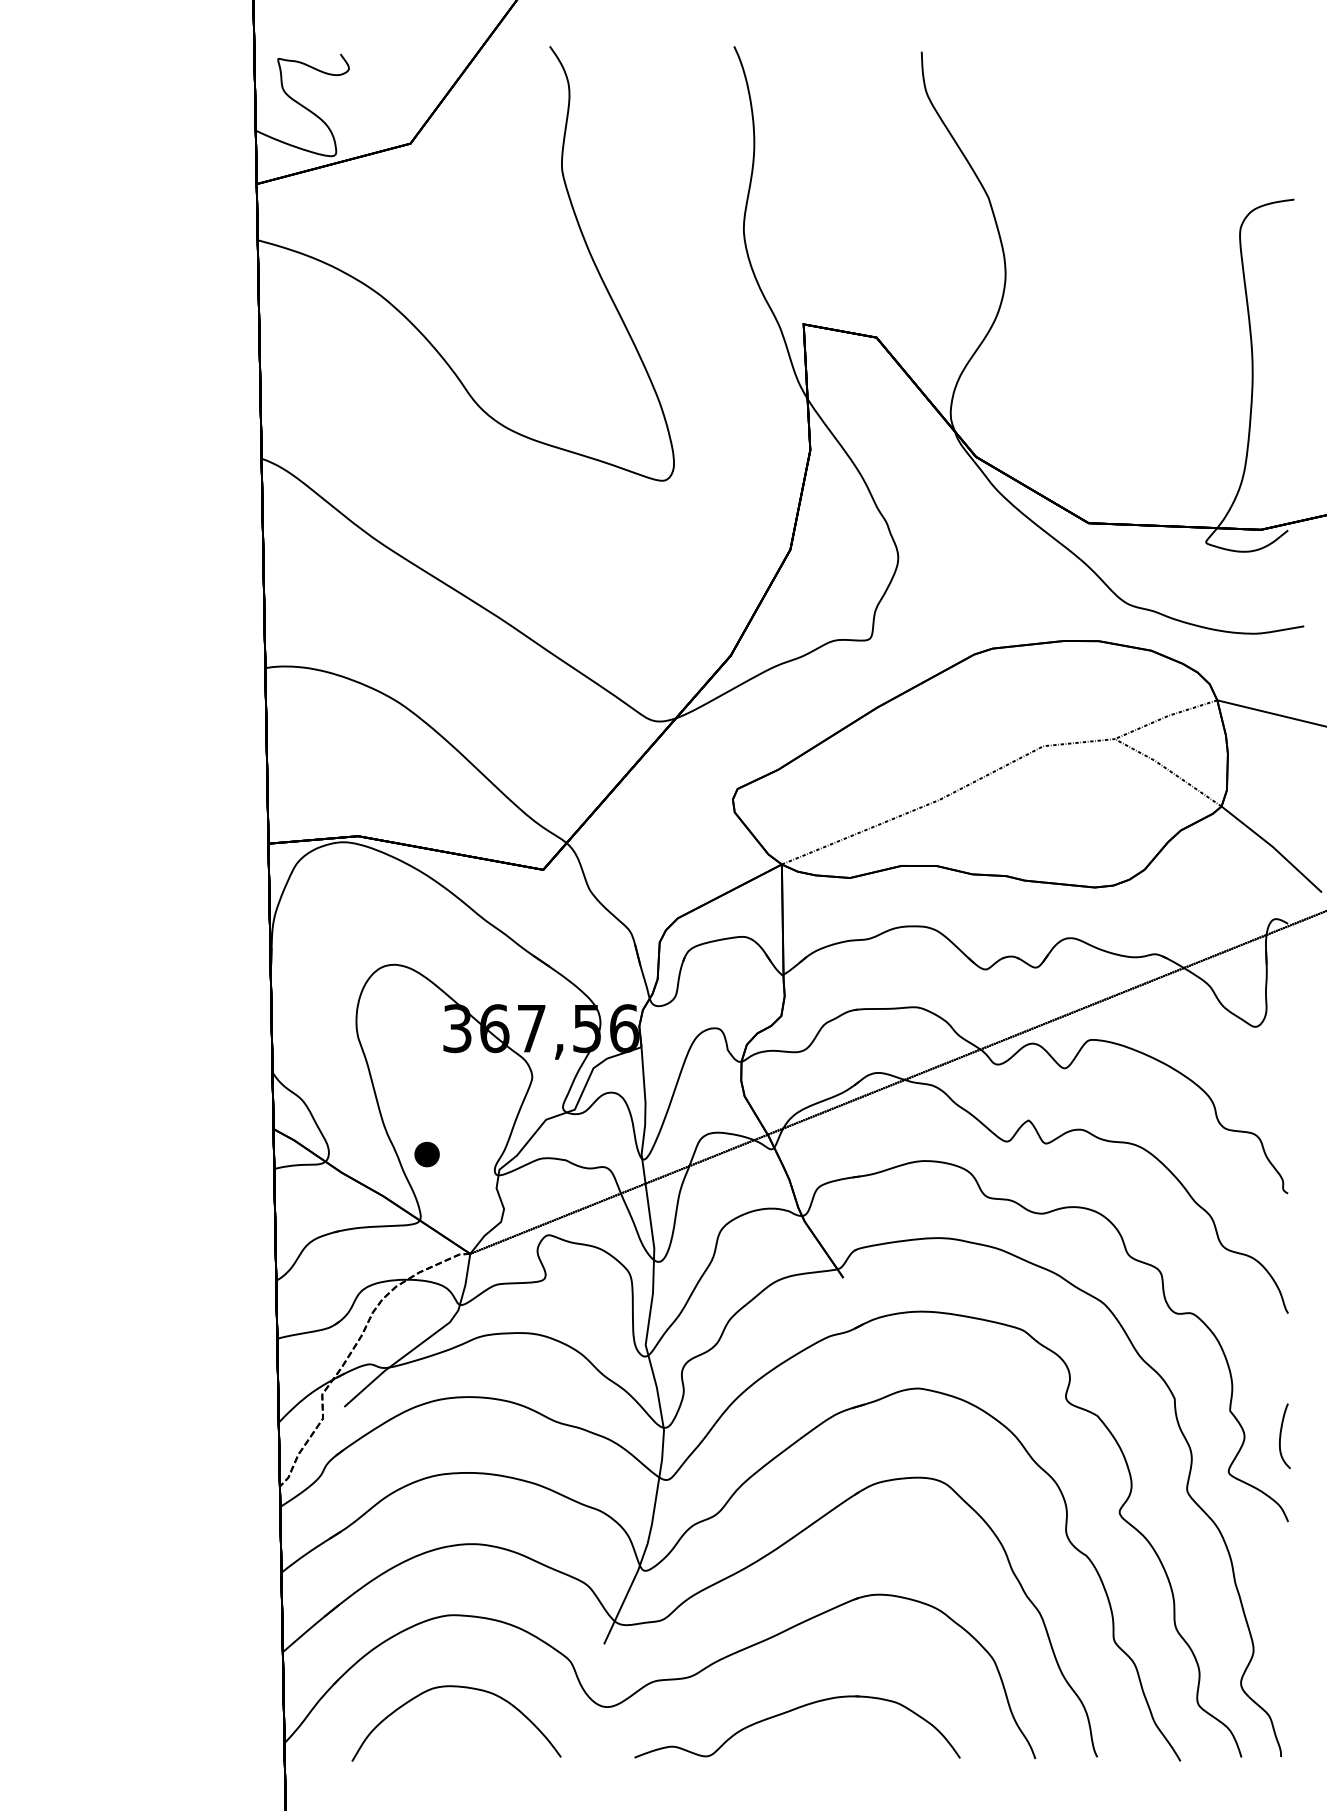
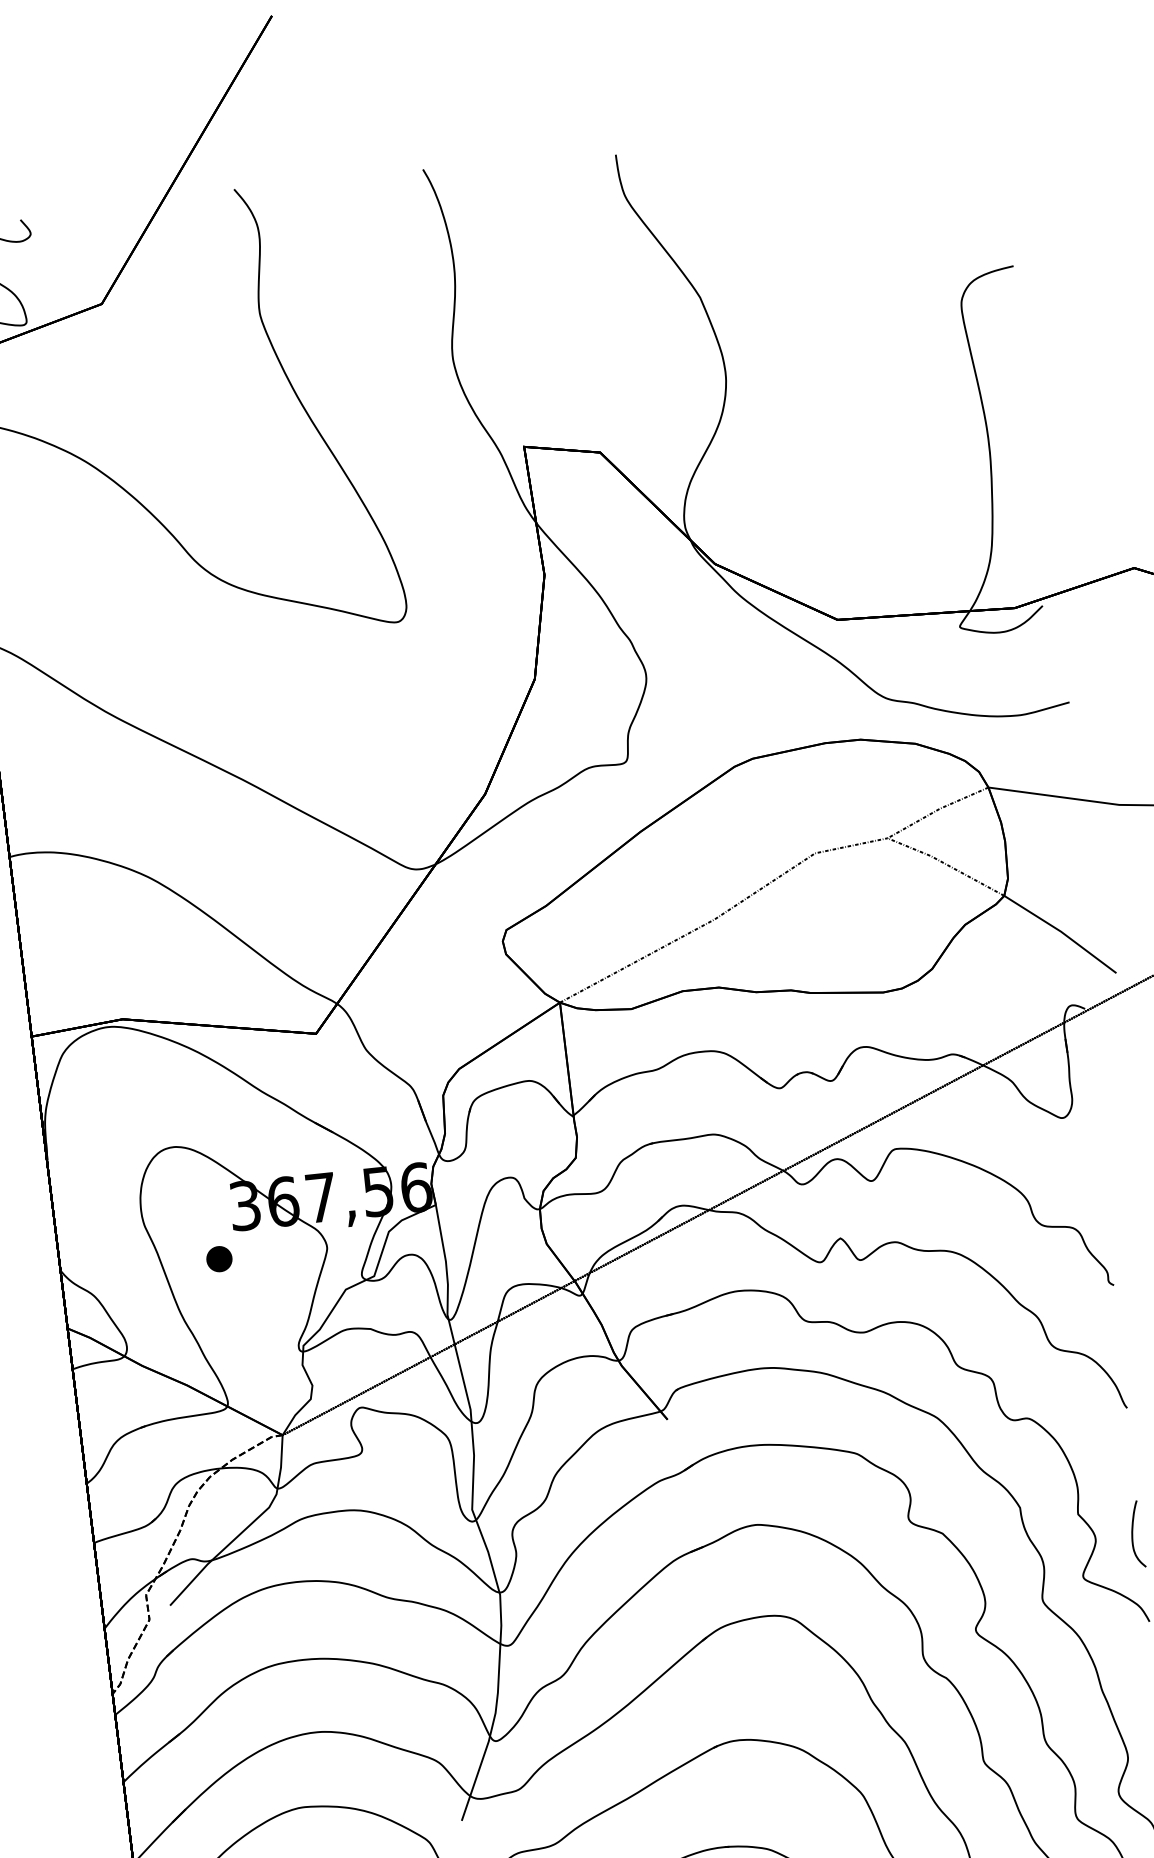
part: (426, 1154) -> (218, 1259), moved

